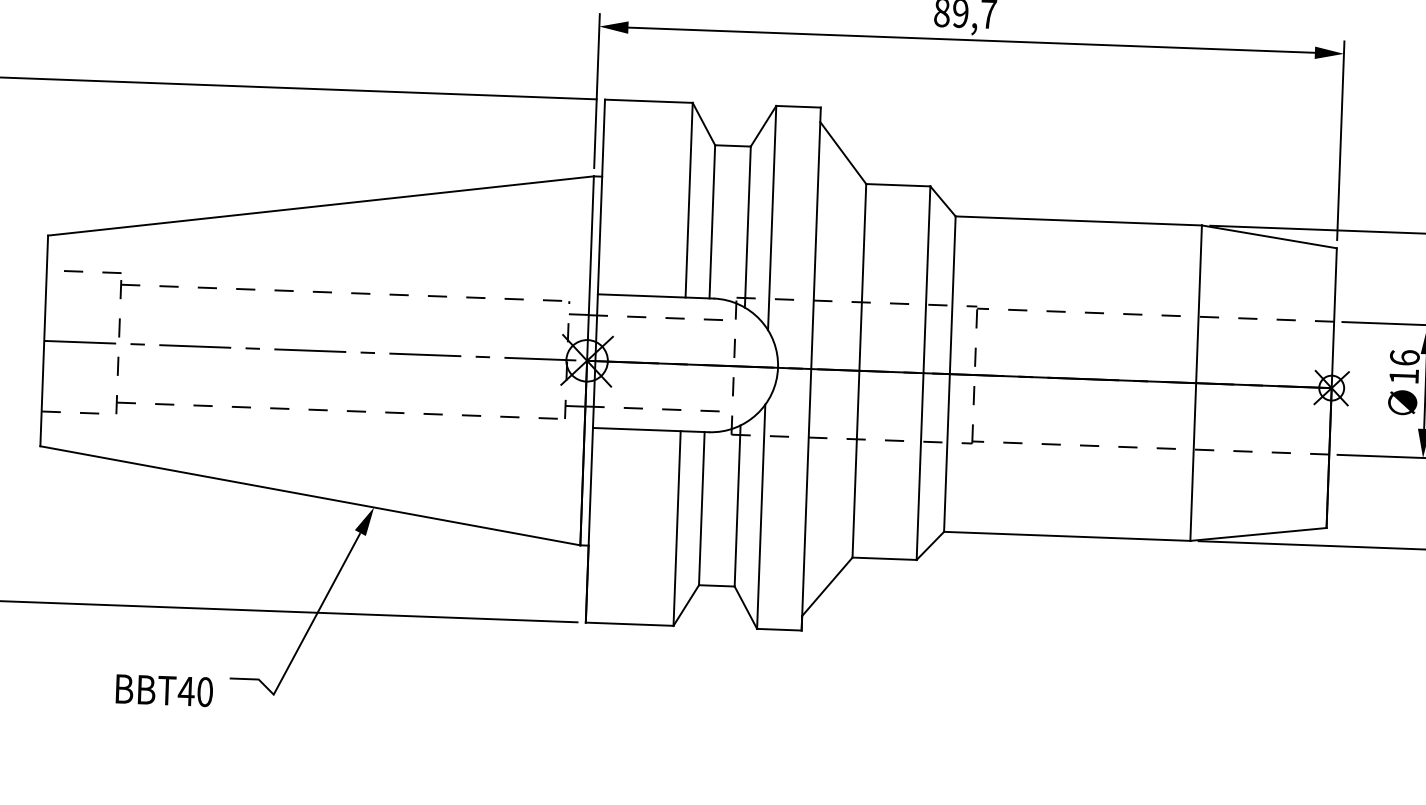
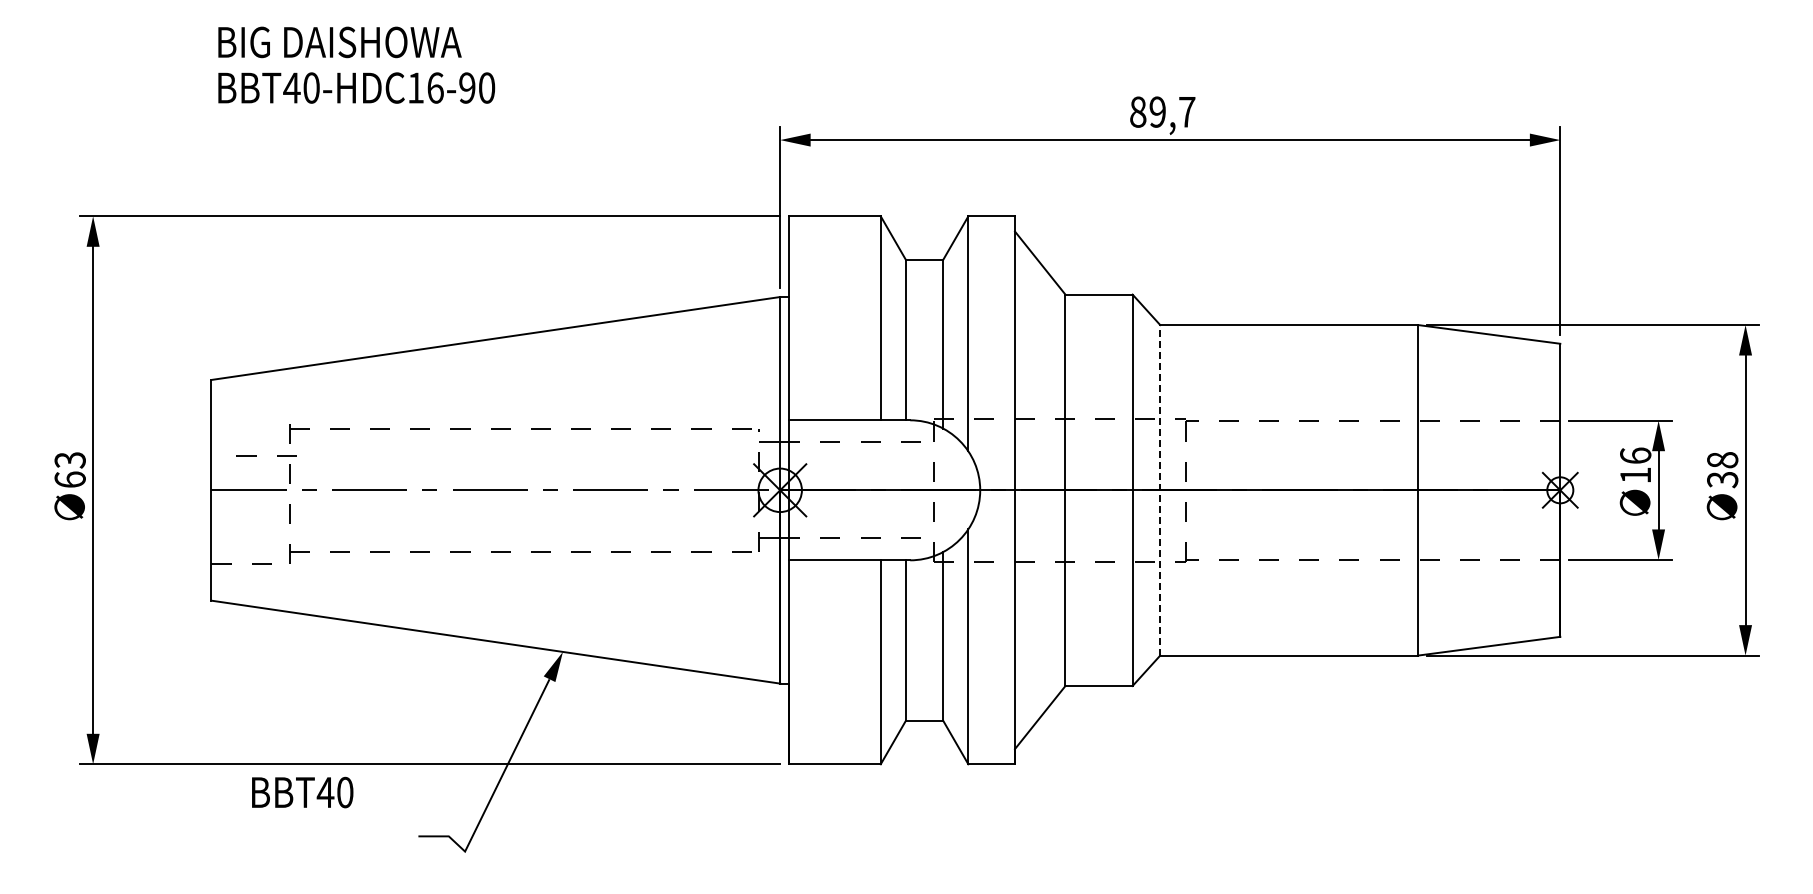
line: (83, 270) -> (256, 455), moved
line: (950, 373) -> (1160, 489), solid -> dashed
text: (164, 690) -> (302, 792), moved

